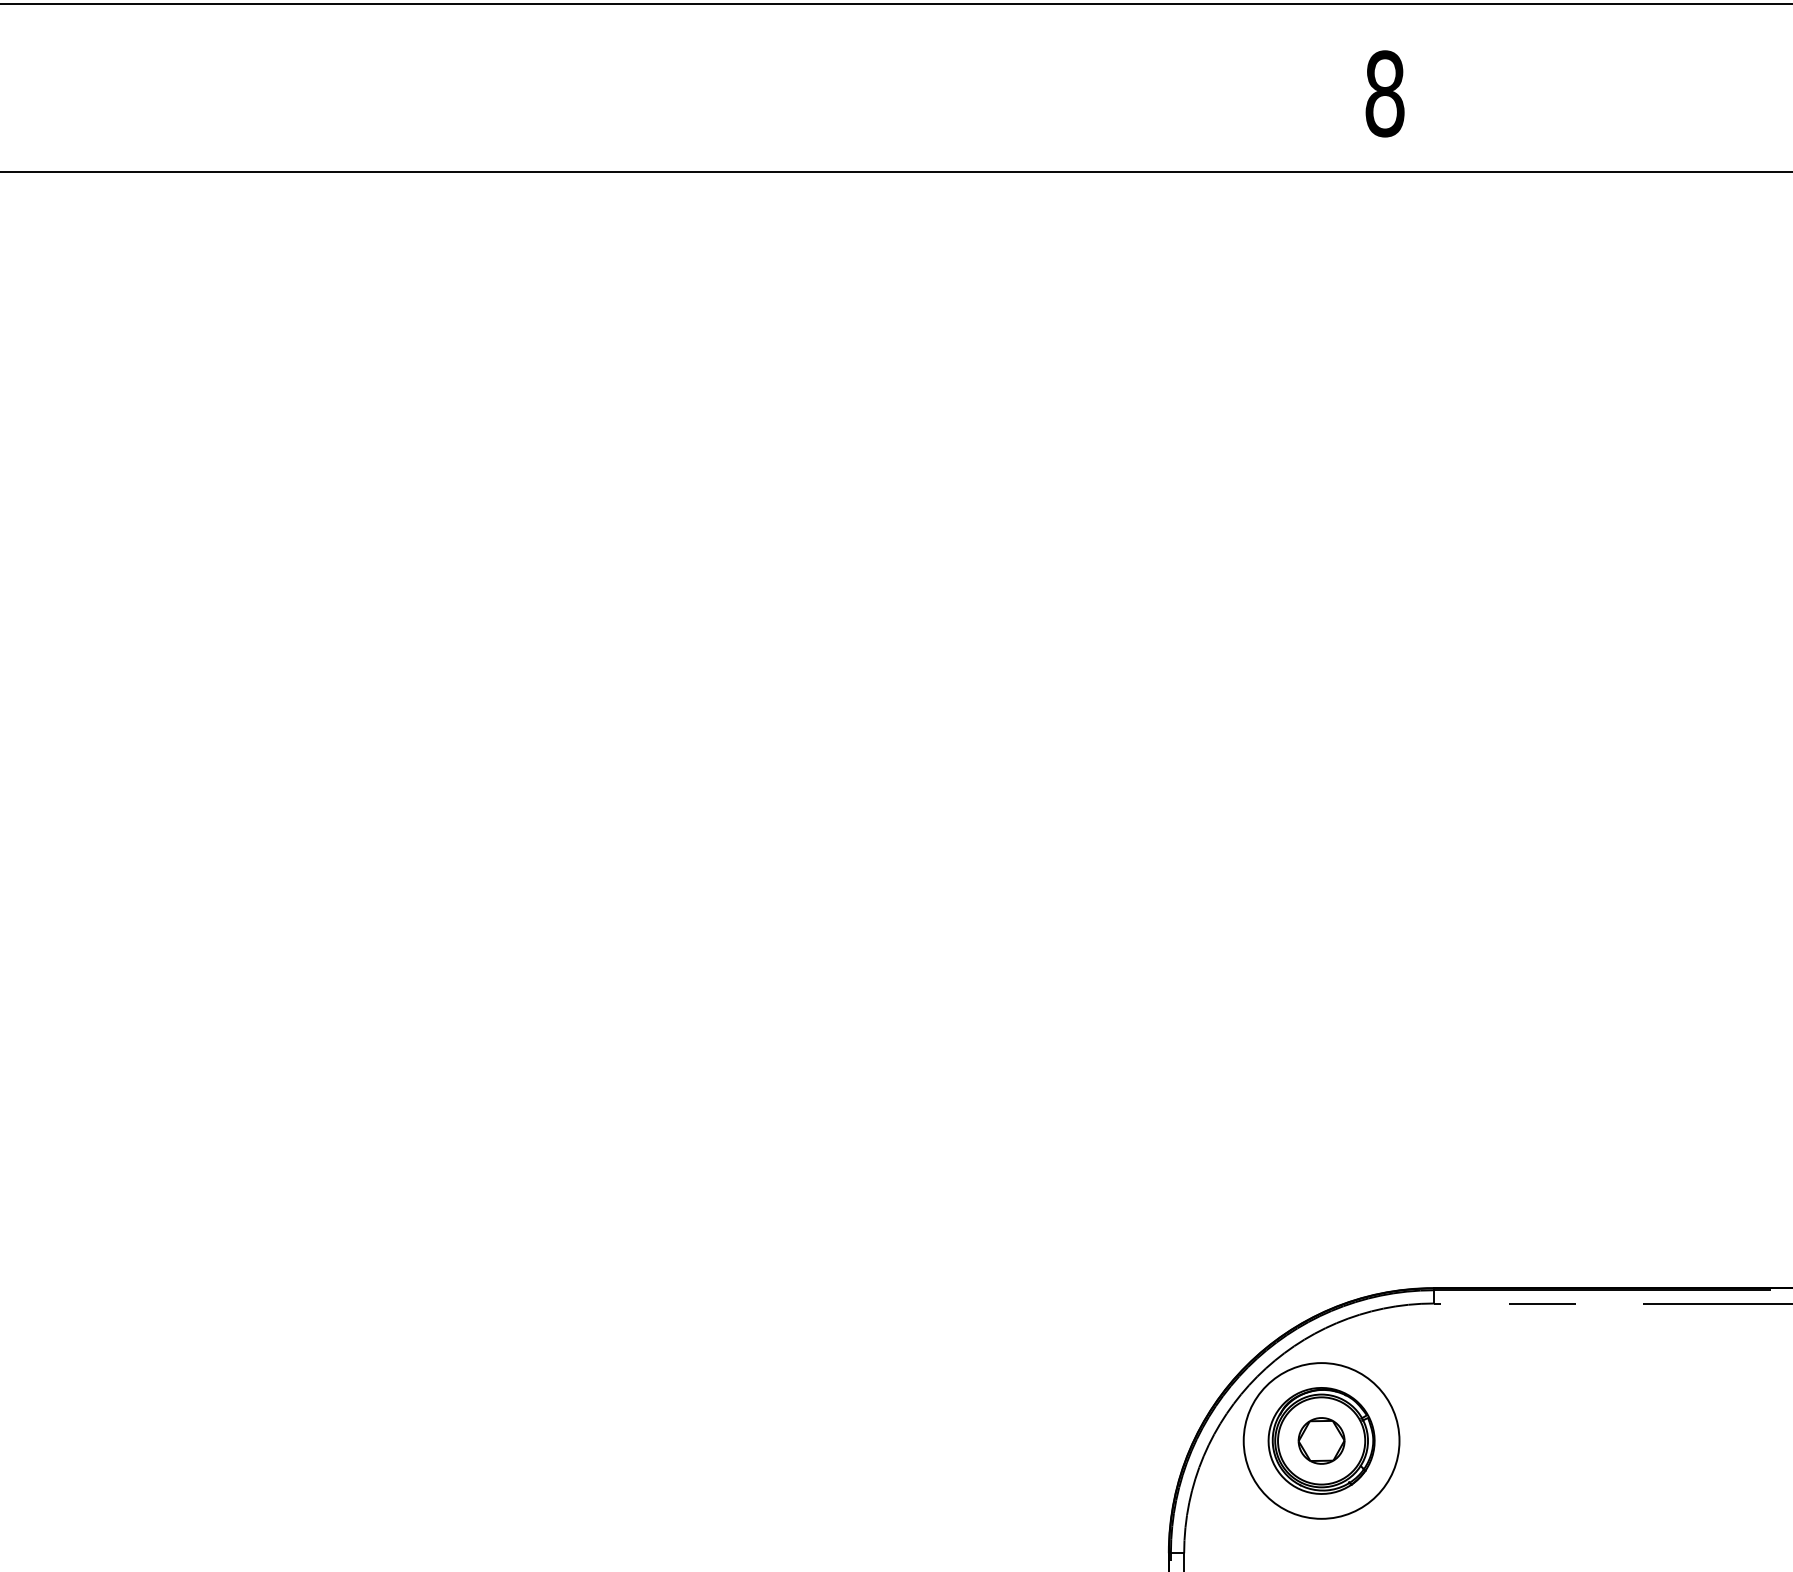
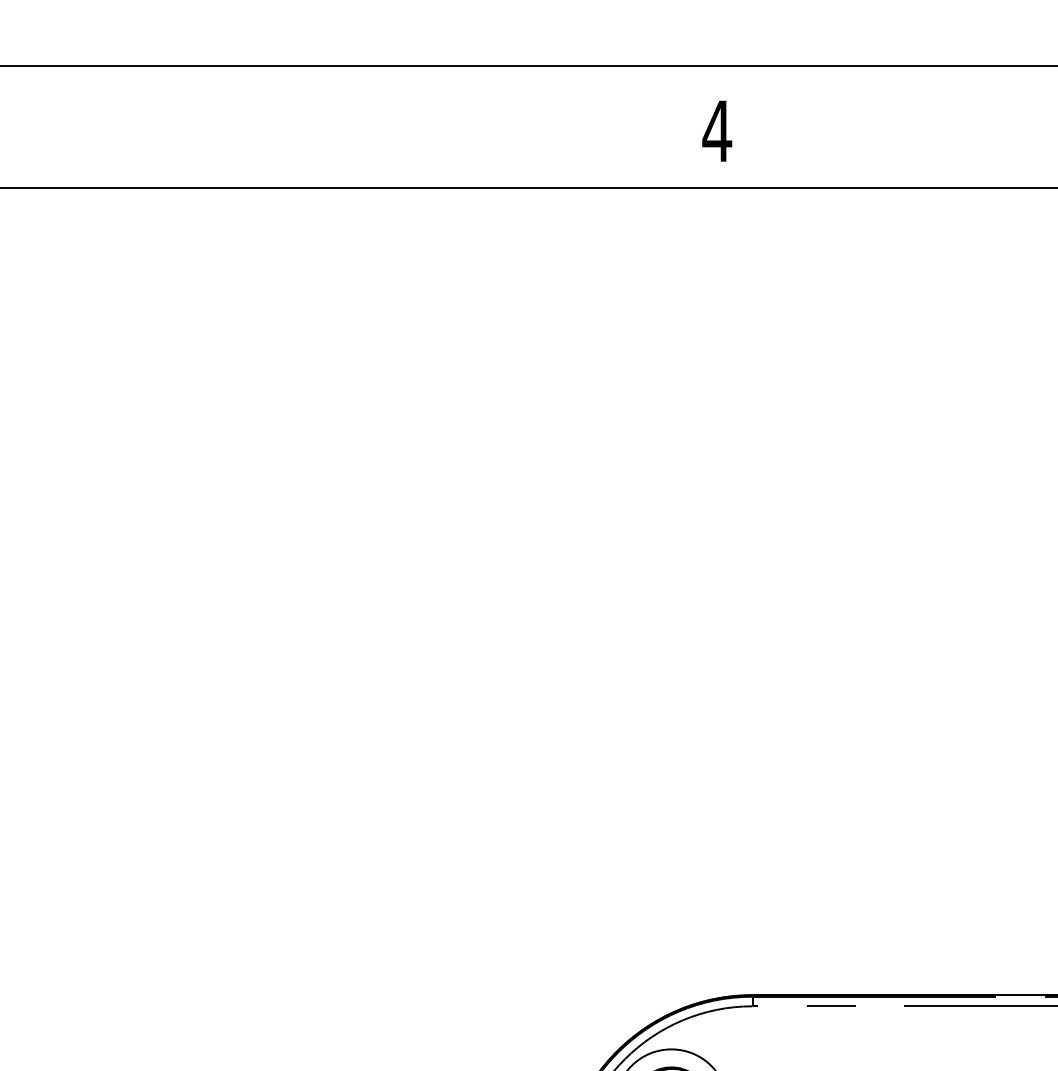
text: (1384, 93) -> (716, 130), 8 -> 4

